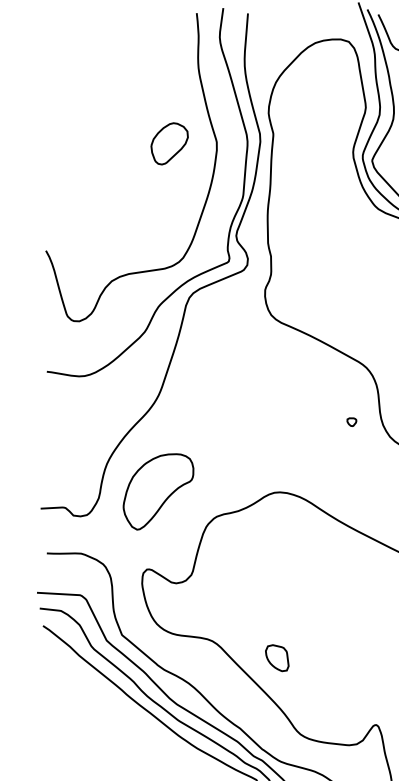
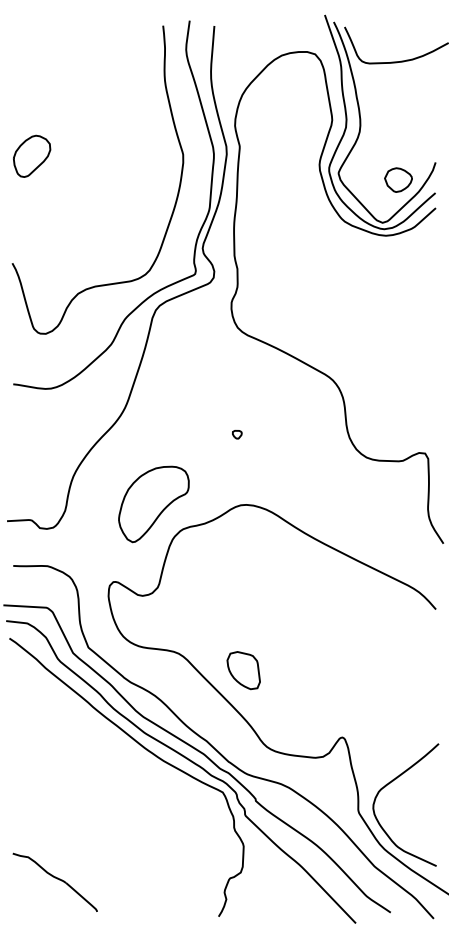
part: (170, 142) -> (32, 155), moved
part: (352, 421) -> (237, 434), moved
part: (158, 491) -> (153, 504), moved
part: (277, 657) -> (243, 670), size x1.43

